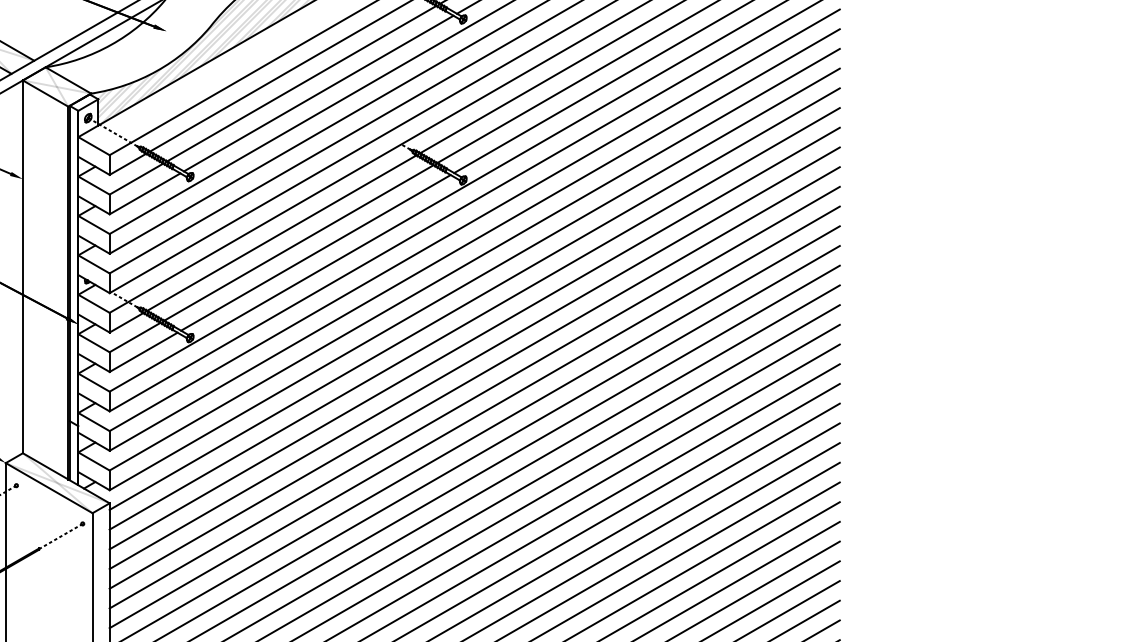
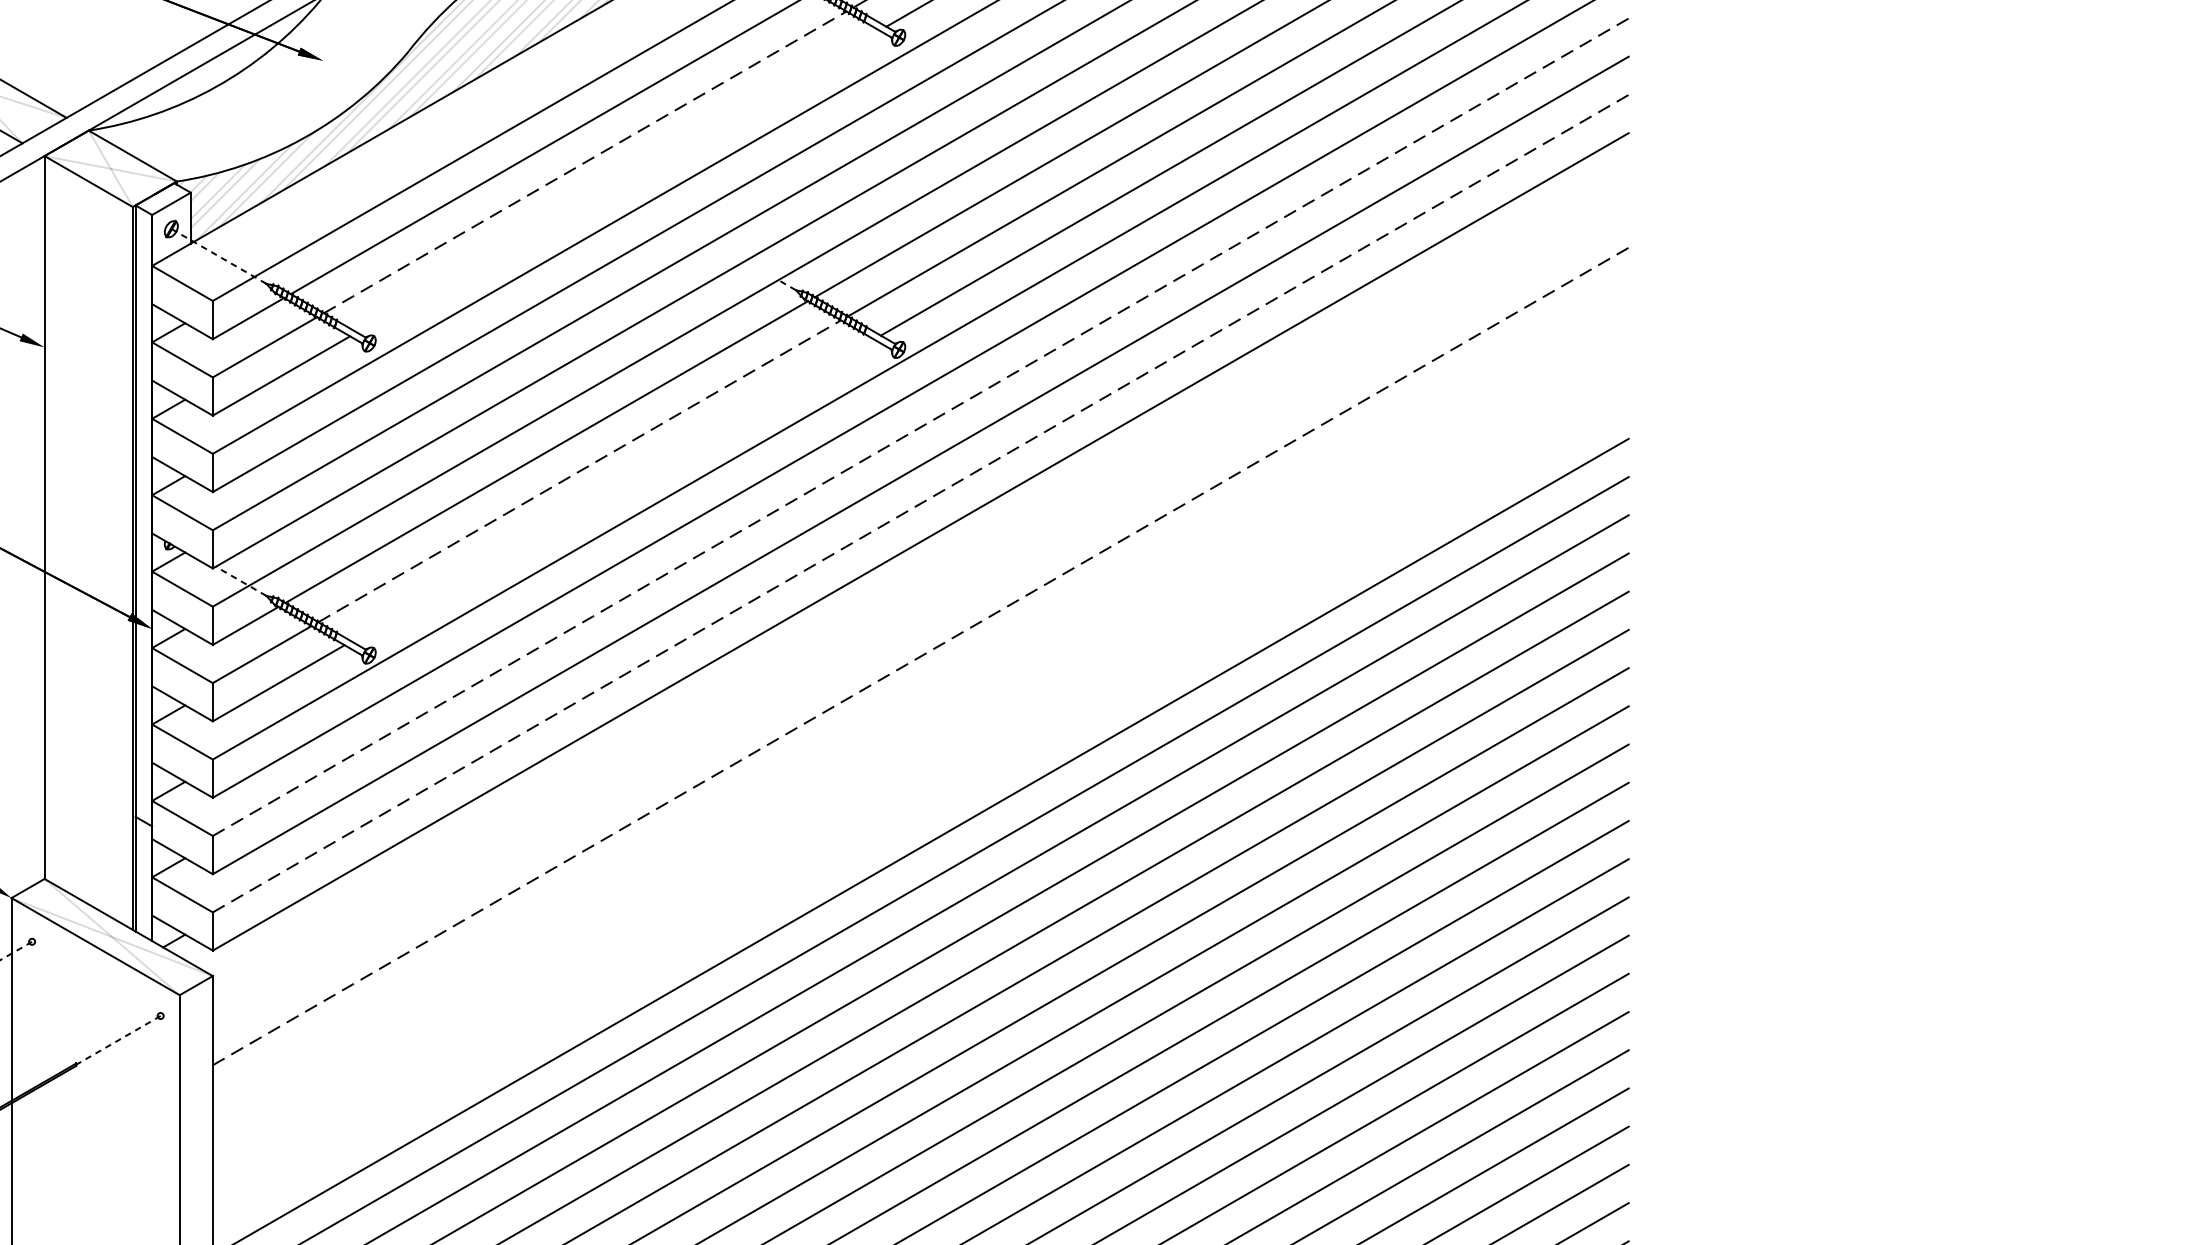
line: (301, 83) -> (584, 161), solid -> dashed
line: (318, 93) -> (617, 181), removed
line: (474, 220) -> (920, 427), solid -> dashed
line: (298, 243) -> (579, 472), solid -> dashed
line: (315, 252) -> (611, 489), removed
line: (474, 259) -> (920, 503), solid -> dashed
line: (474, 298) -> (920, 578), removed
line: (474, 318) -> (920, 617), removed
line: (474, 338) -> (920, 656), solid -> dashed
line: (474, 358) -> (920, 695), removed
line: (474, 377) -> (920, 732), removed
line: (474, 397) -> (920, 770), removed
line: (474, 417) -> (920, 809), removed

